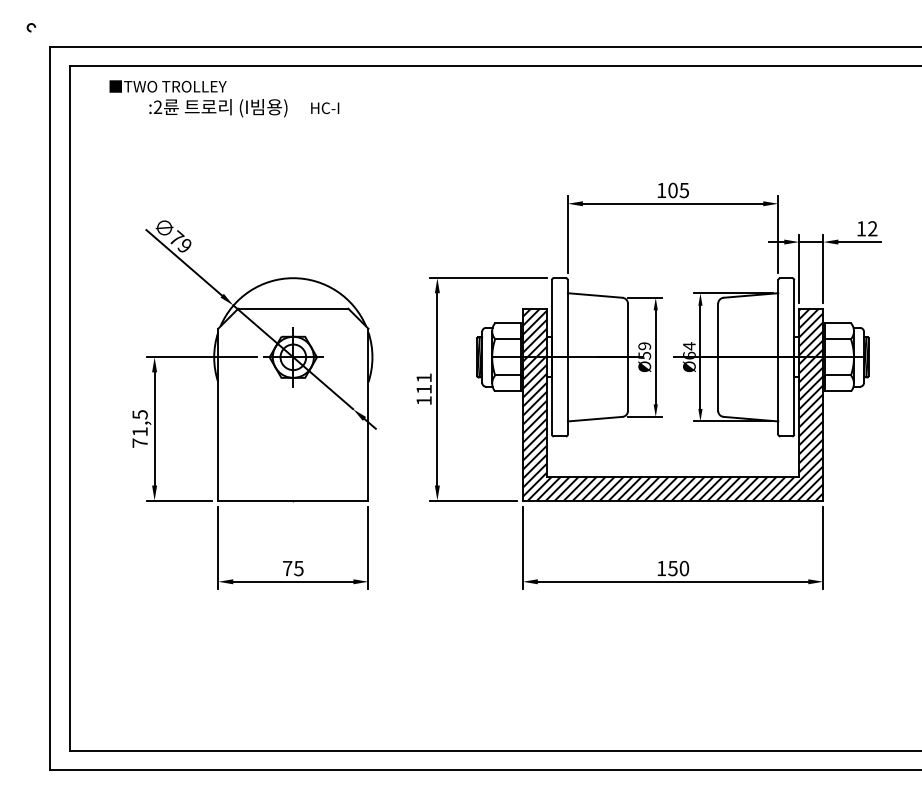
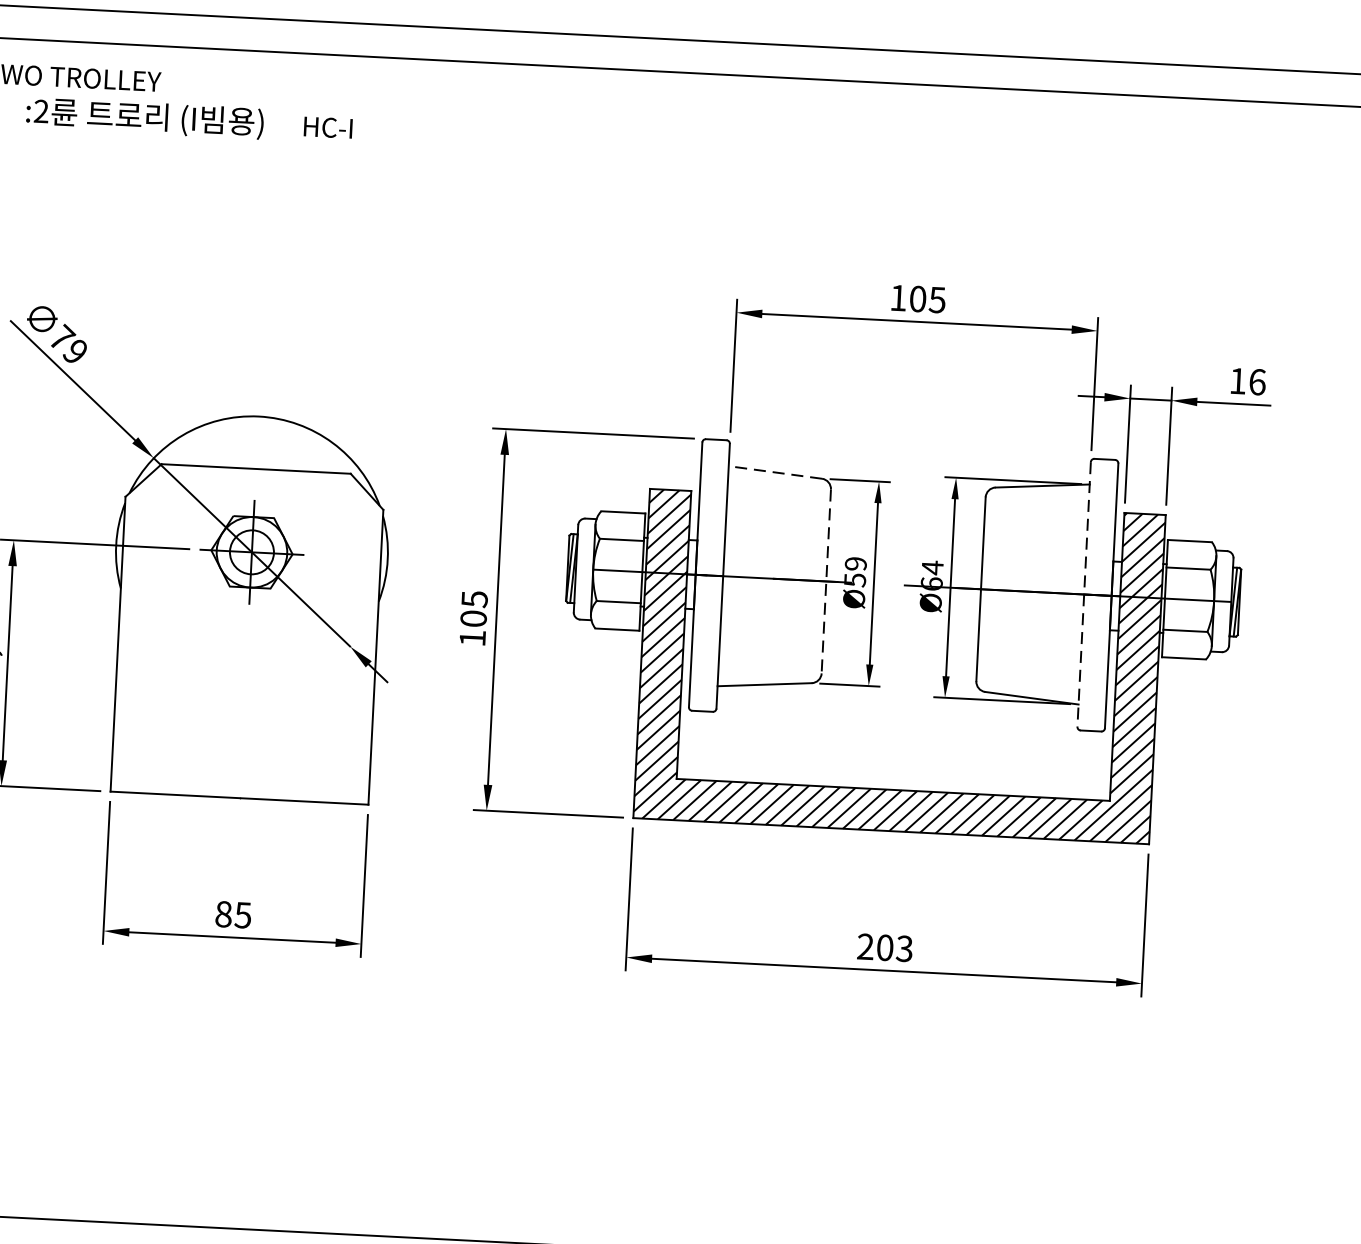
text: (872, 228) -> (1257, 381), 12 -> 16
line: (594, 295) -> (774, 472), solid -> dashed
line: (628, 357) -> (827, 581), solid -> dashed
line: (778, 357) -> (1084, 594), solid -> dashed
text: (423, 383) -> (473, 608), 111 -> 105
text: (287, 568) -> (223, 914), 75 -> 85
text: (673, 568) -> (886, 947), 150 -> 203

